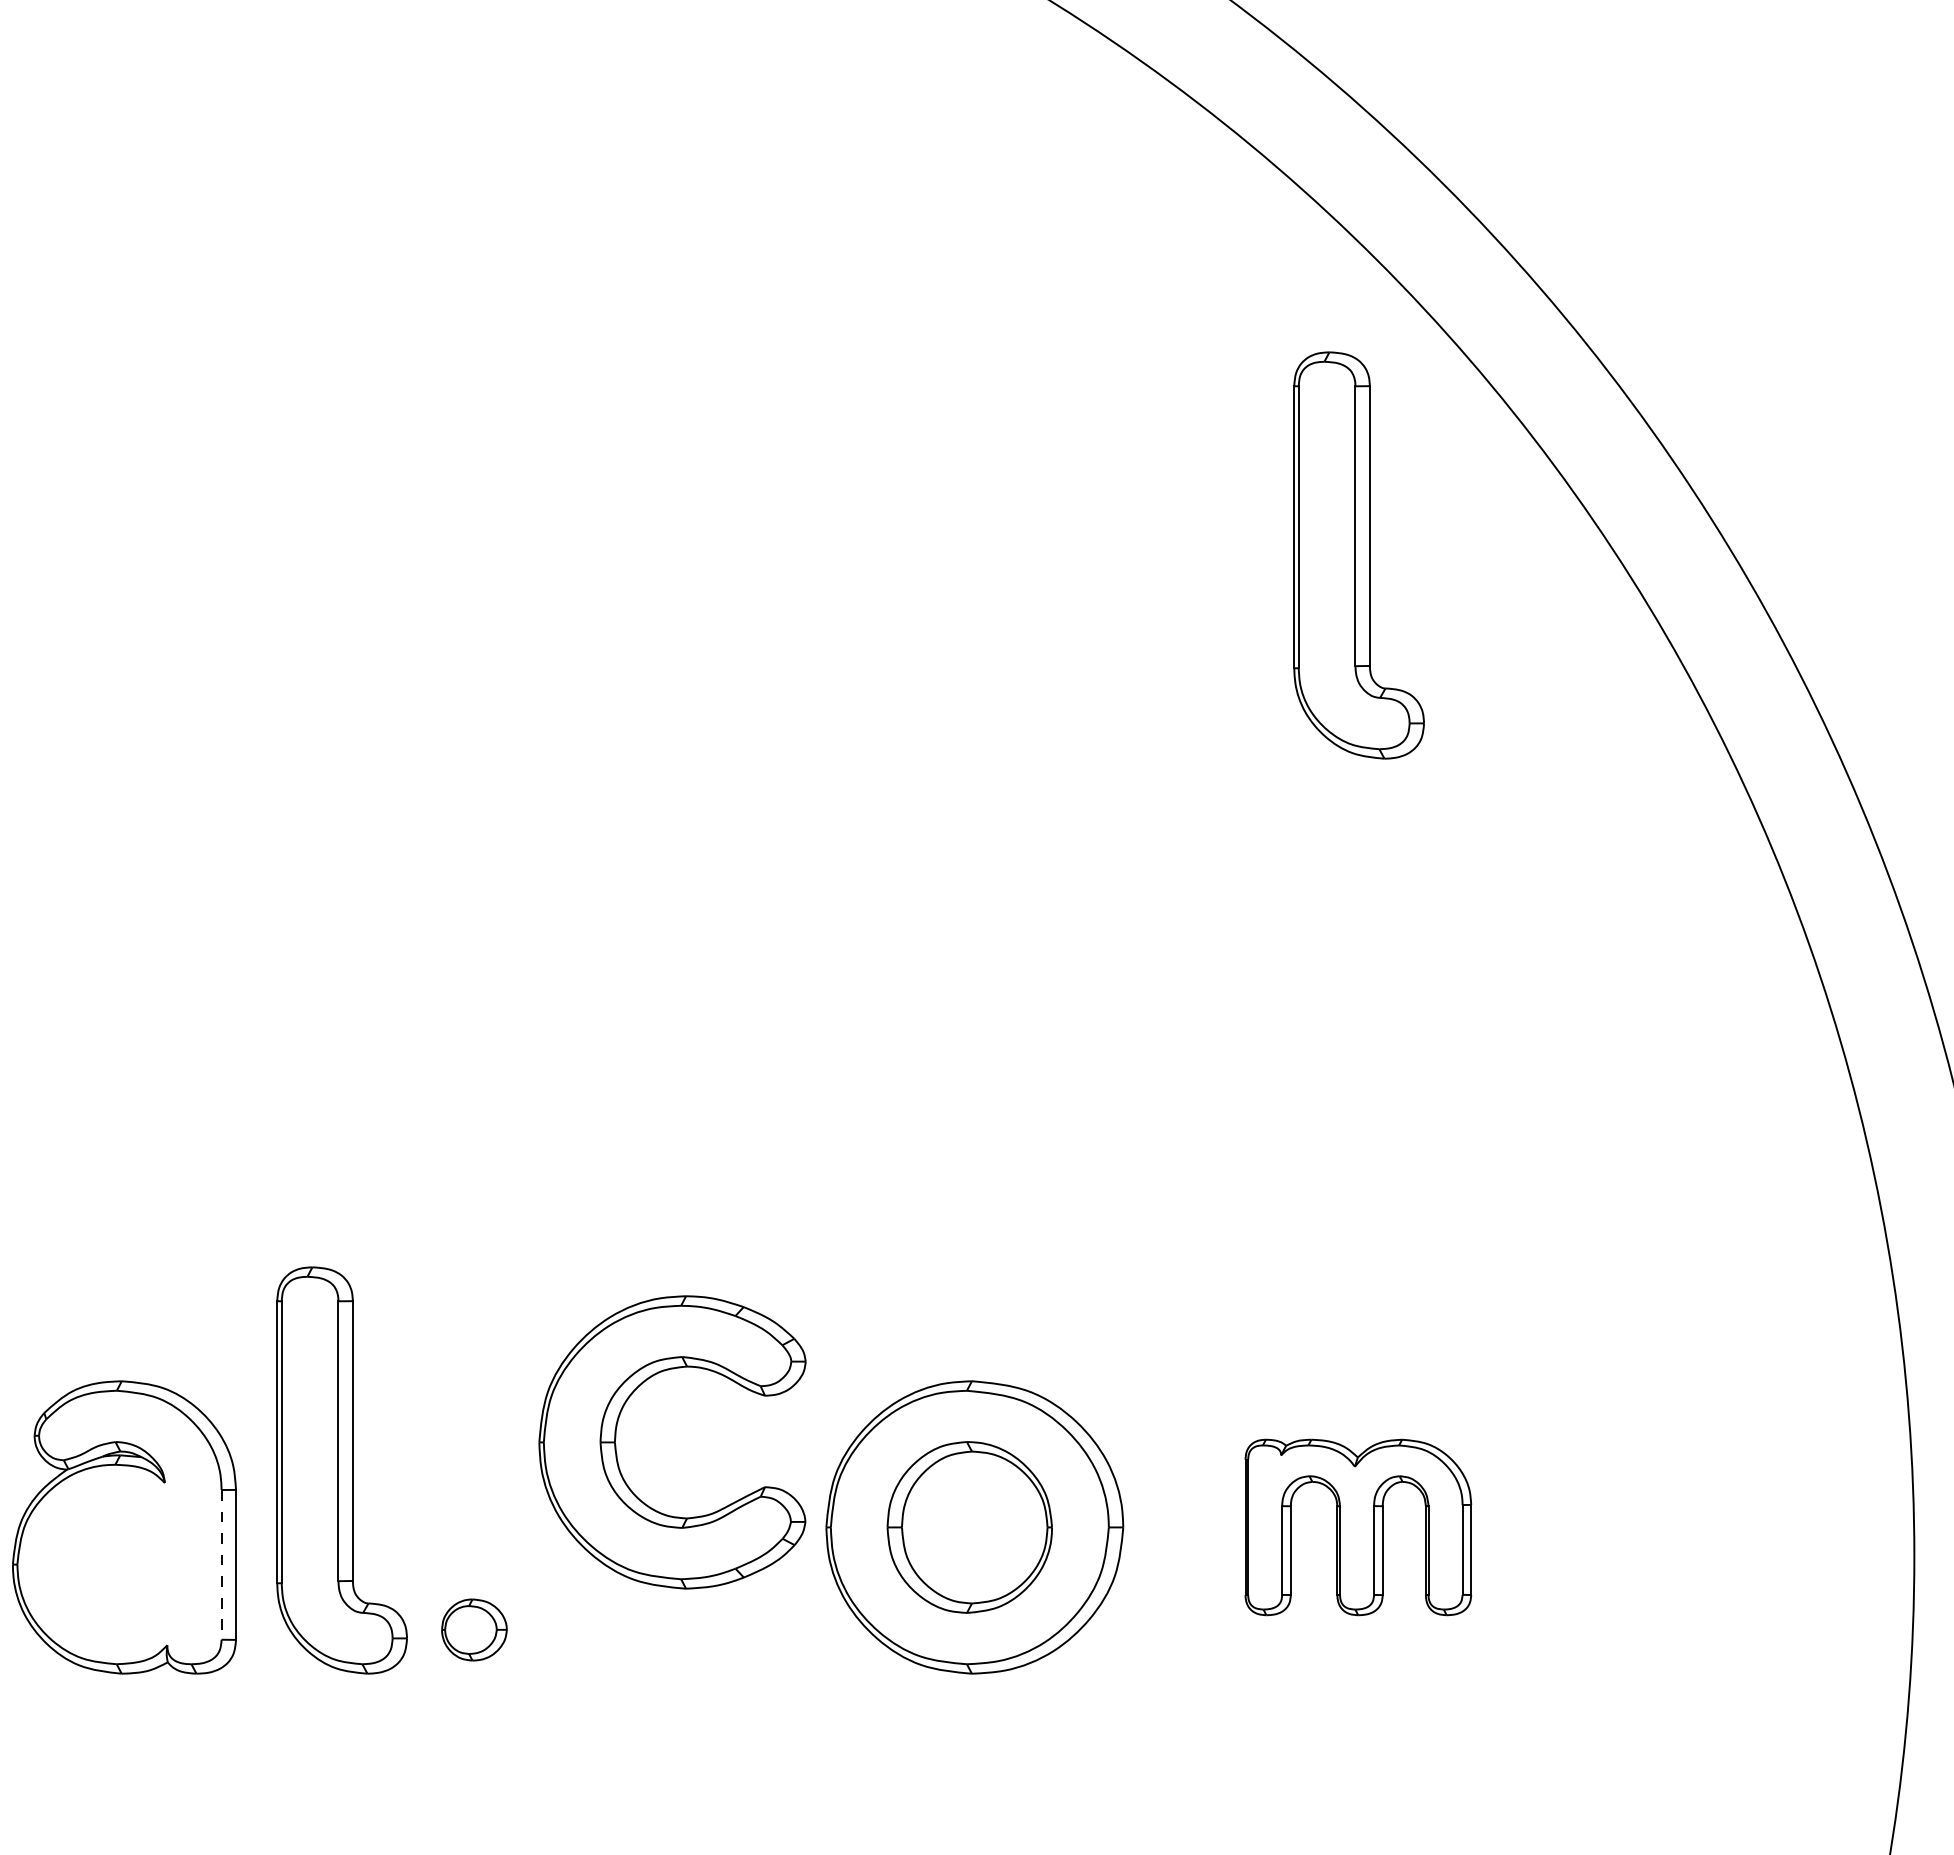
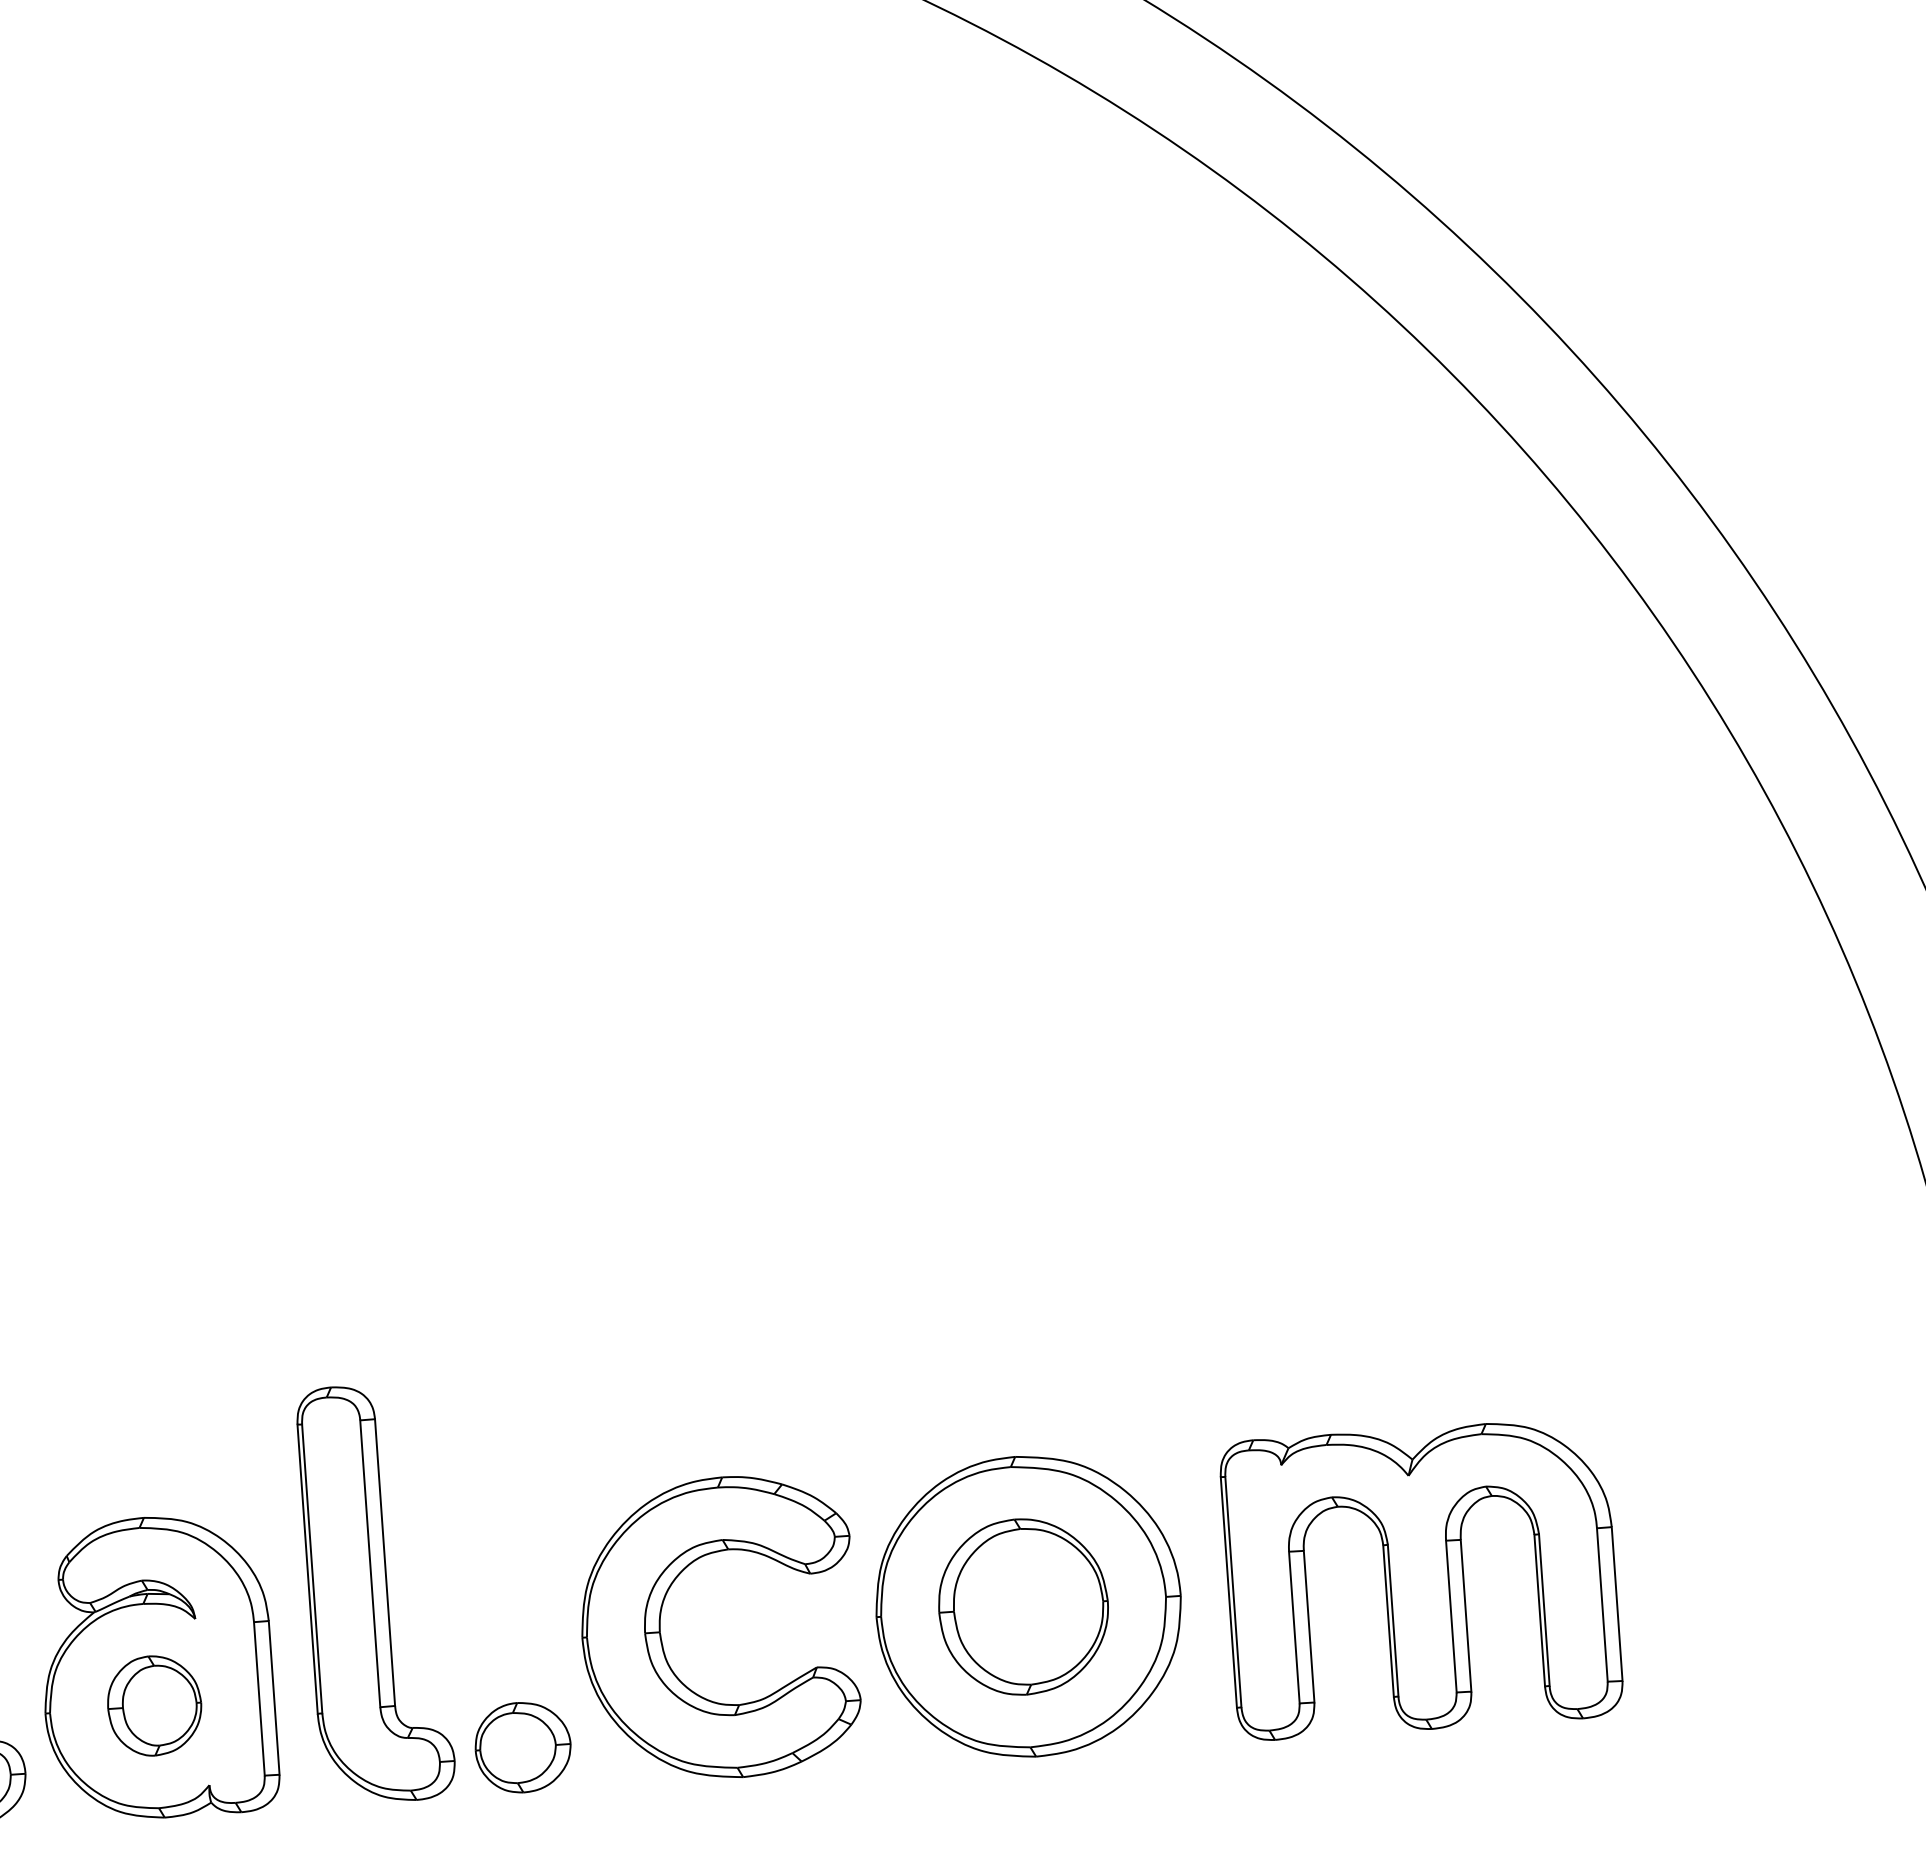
part: (1358, 555) -> (1352, 582), removed
part: (616, 1444) -> (661, 1634), moved
part: (1358, 1527) -> (1421, 1579), size x1.67
part: (119, 1564) -> (154, 1705), added
line: (221, 1564) -> (259, 1698), dashed -> solid
part: (474, 1629) -> (523, 1746), size x1.43

